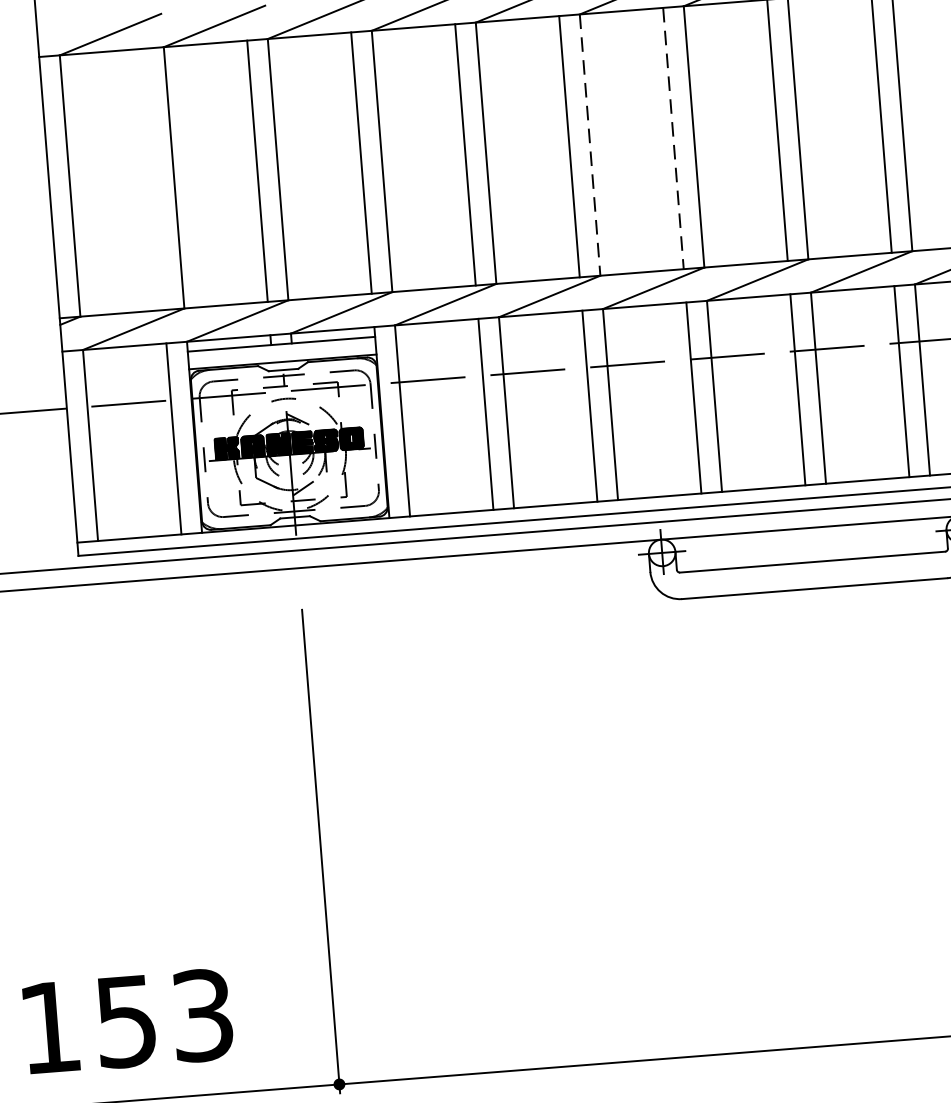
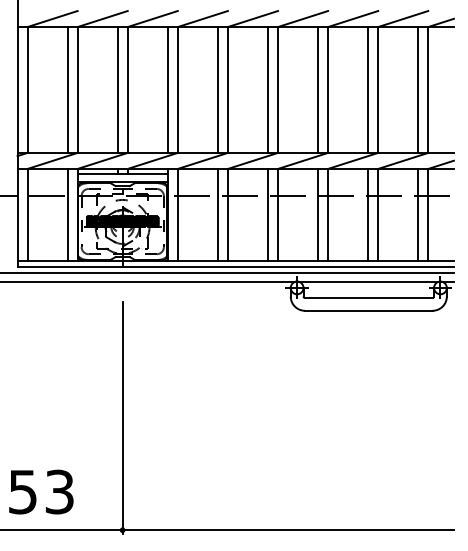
line: (674, 139) -> (318, 90), dashed -> solid
line: (589, 146) -> (277, 90), dashed -> solid
line: (153, 178) -> (67, 89), added

